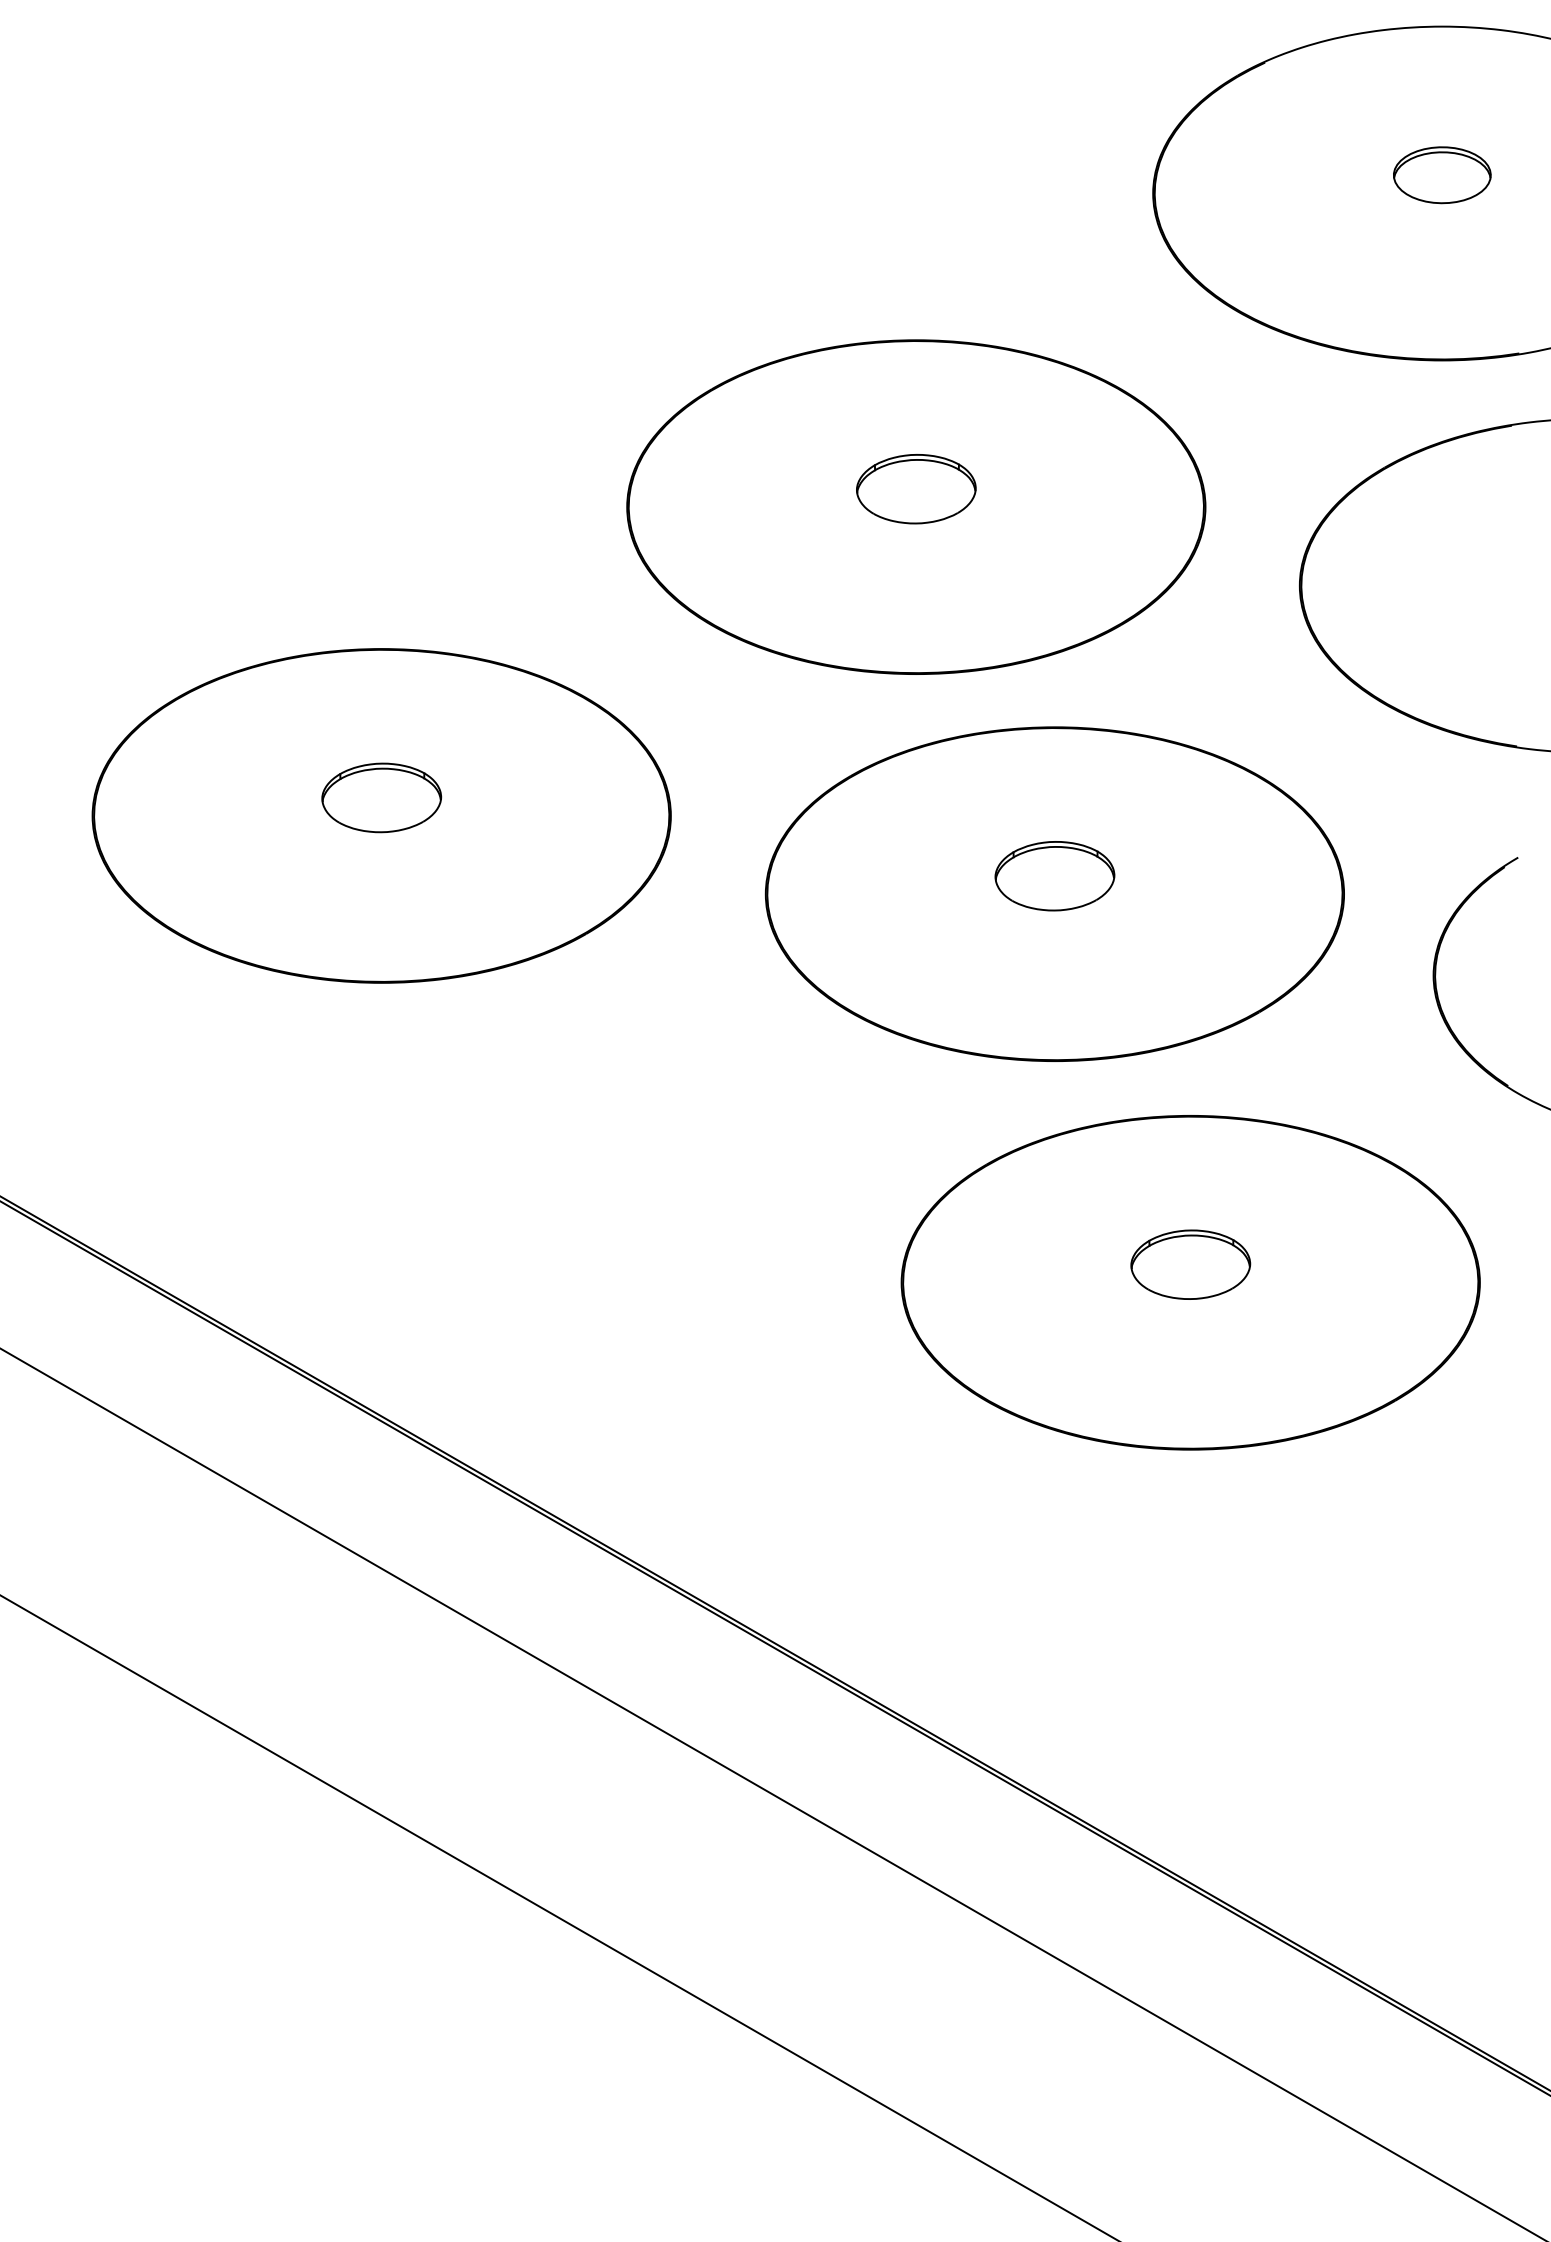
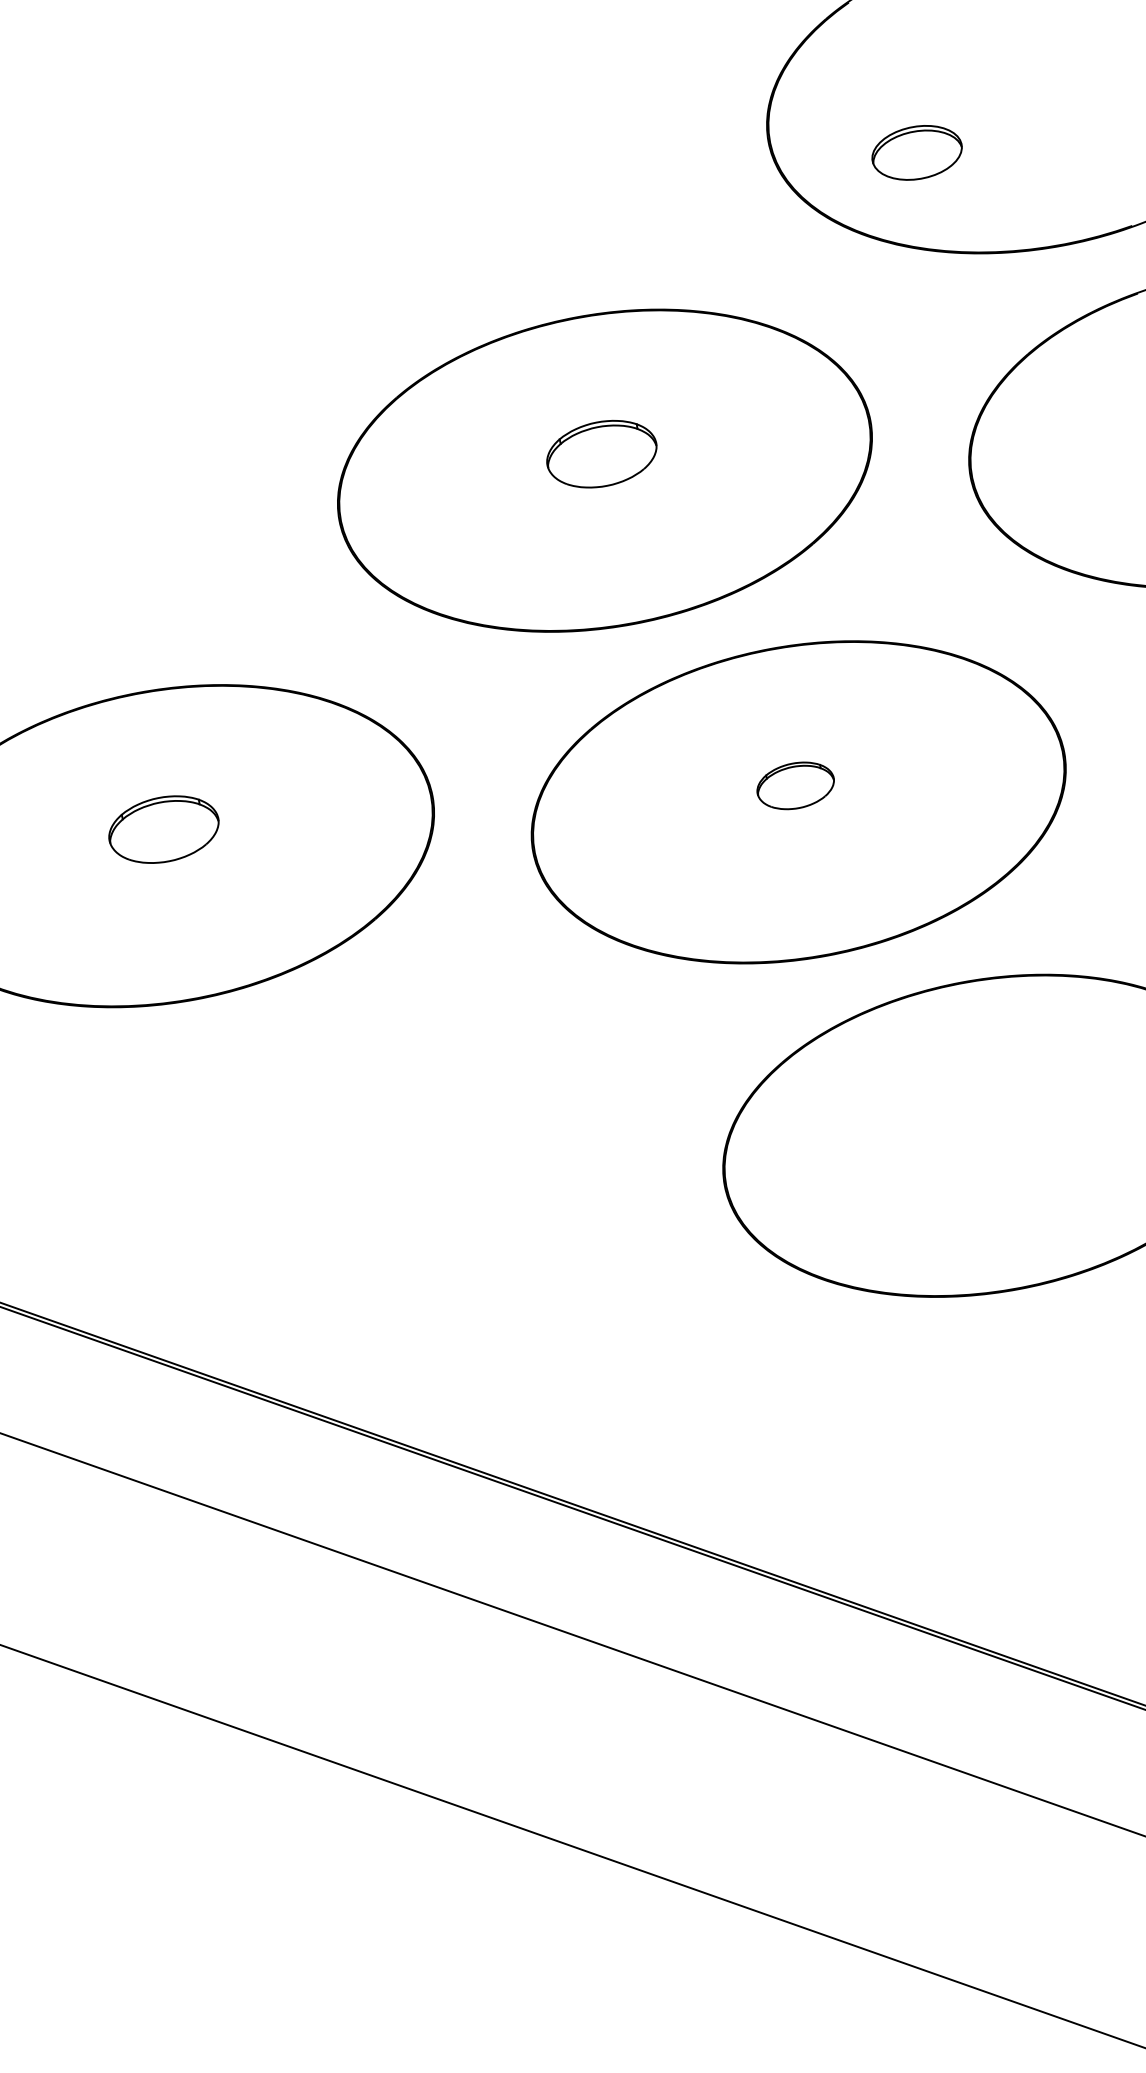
part: (1442, 175) -> (917, 153), moved
part: (1054, 876) -> (795, 786), size x0.7
part: (1190, 1264) -> (986, 1119), removed

